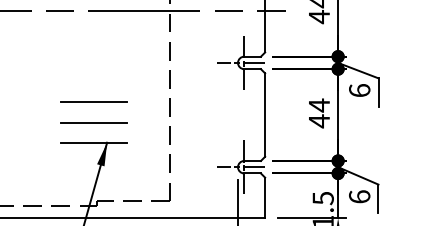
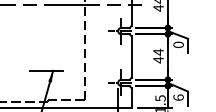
text: (359, 89) -> (178, 44), 6 -> 0
line: (93, 101) -> (46, 50), removed
line: (93, 122) -> (46, 60), removed

